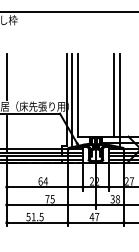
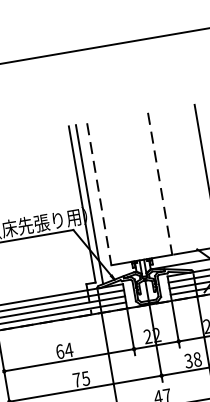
line: (78, 95) -> (99, 193), solid -> dashed
line: (113, 95) -> (159, 183), solid -> dashed
line: (120, 100) -> (173, 189), removed

